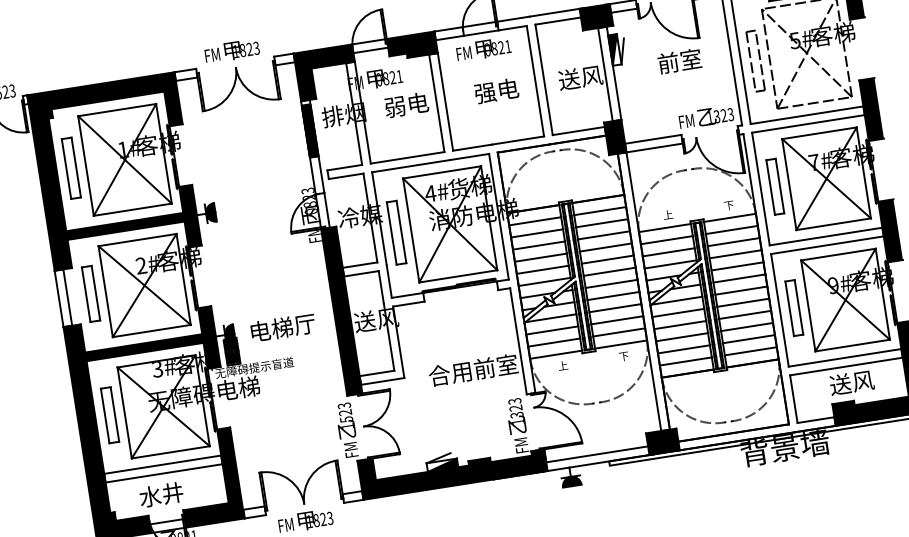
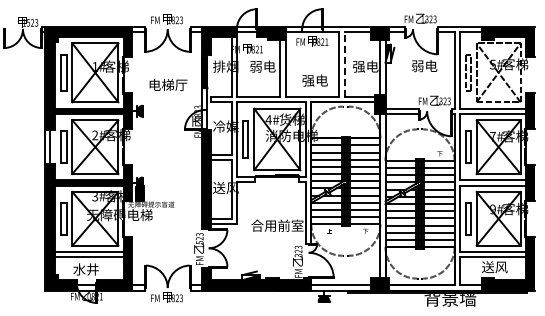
text: (679, 62) -> (424, 66), 前室 -> 弱电
text: (580, 77) -> (365, 66), 送风 -> 强电
line: (544, 79) -> (344, 64), solid -> dashed
text: (495, 90) -> (314, 80), moved
text: (283, 326) -> (168, 84), moved

